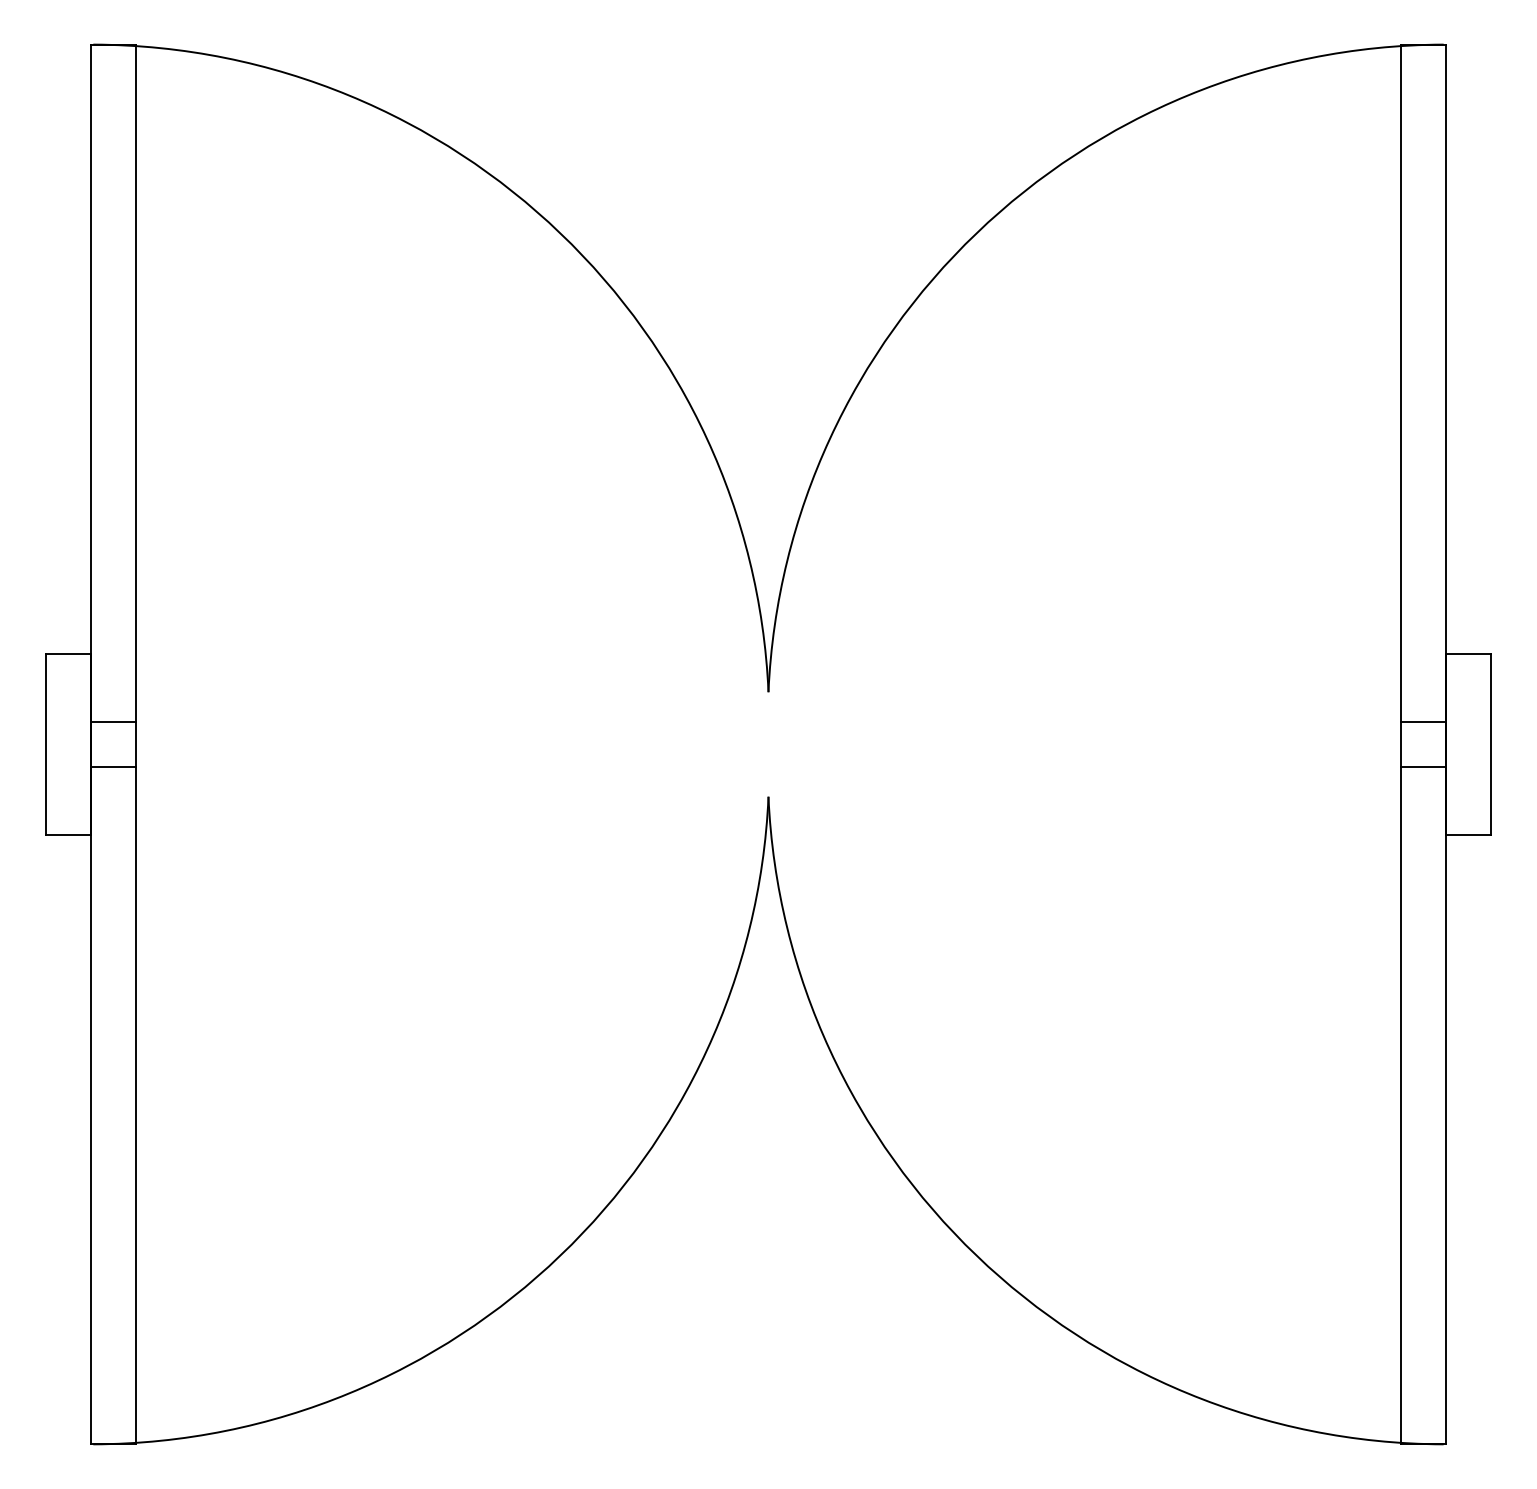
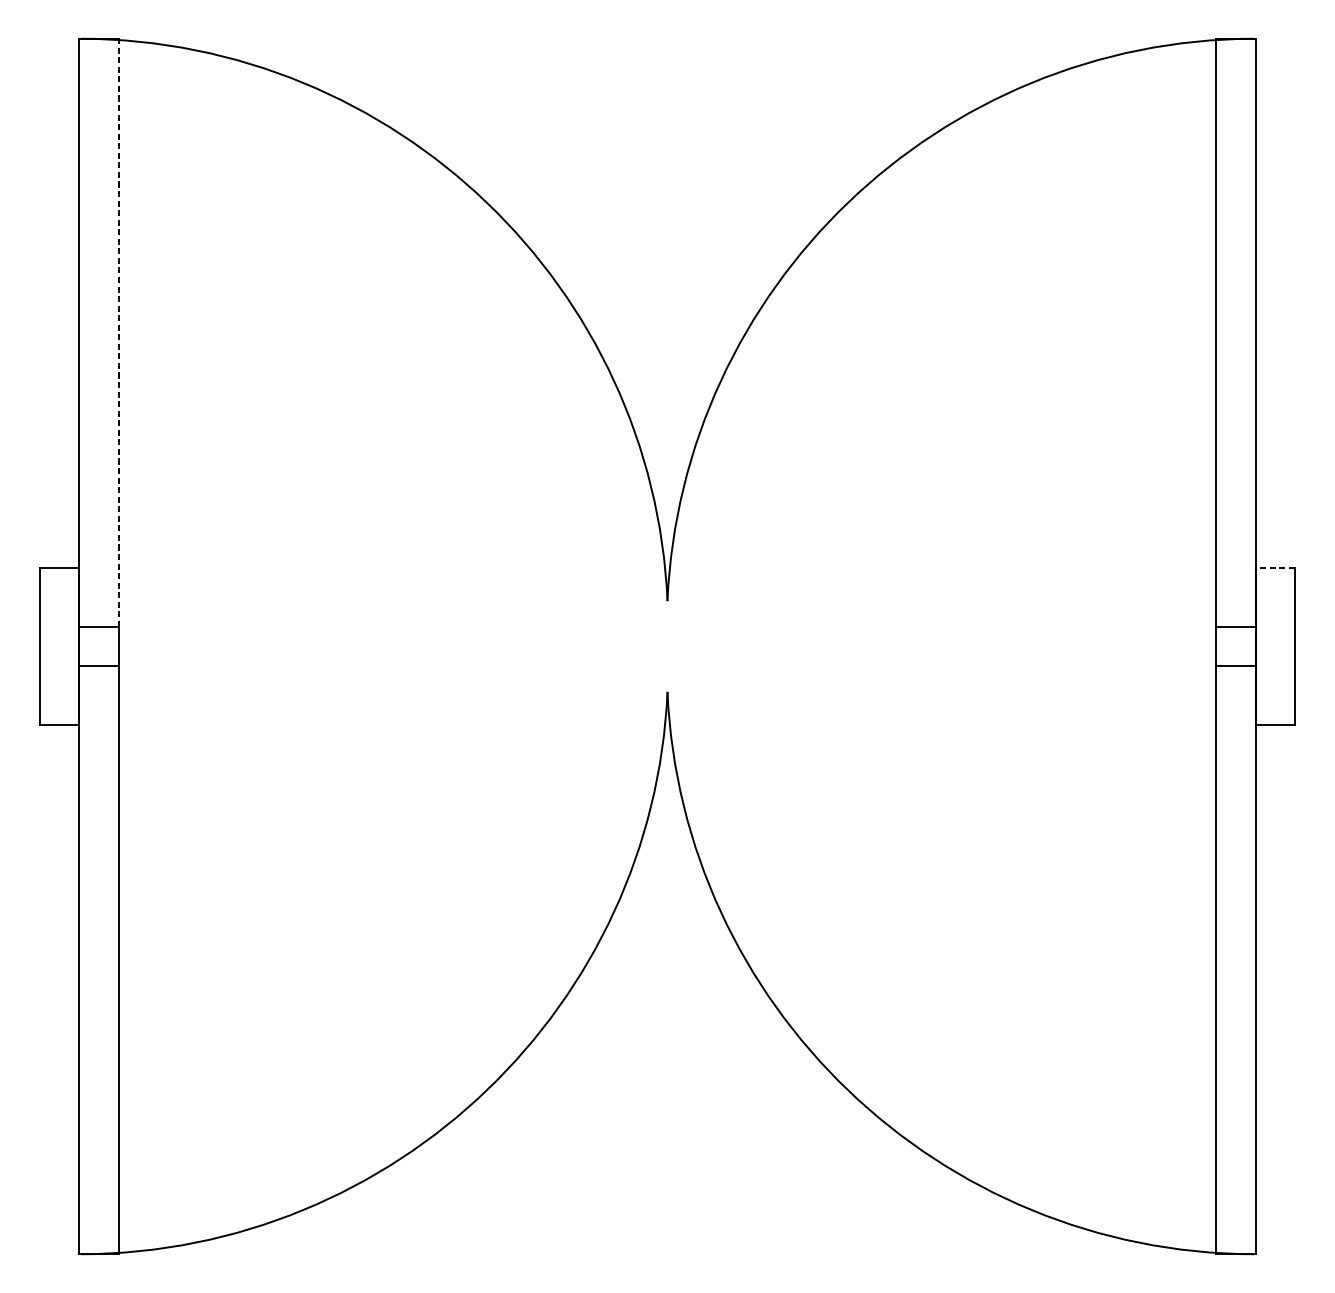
line: (136, 383) -> (118, 333), solid -> dashed
line: (1468, 654) -> (1275, 568), solid -> dashed

